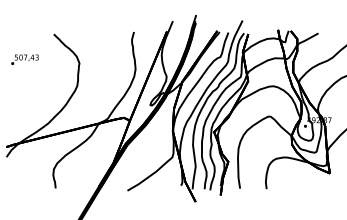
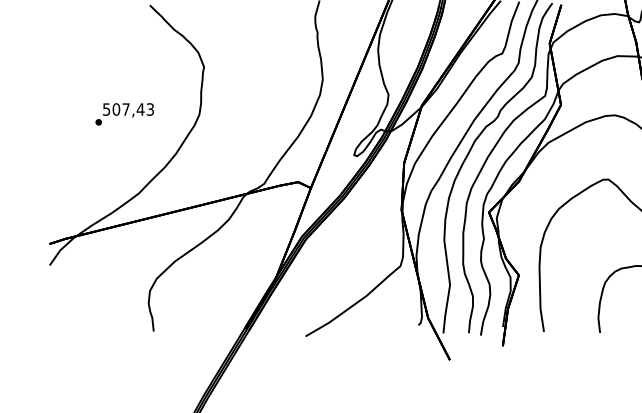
text: (24, 59) -> (123, 113), moved

